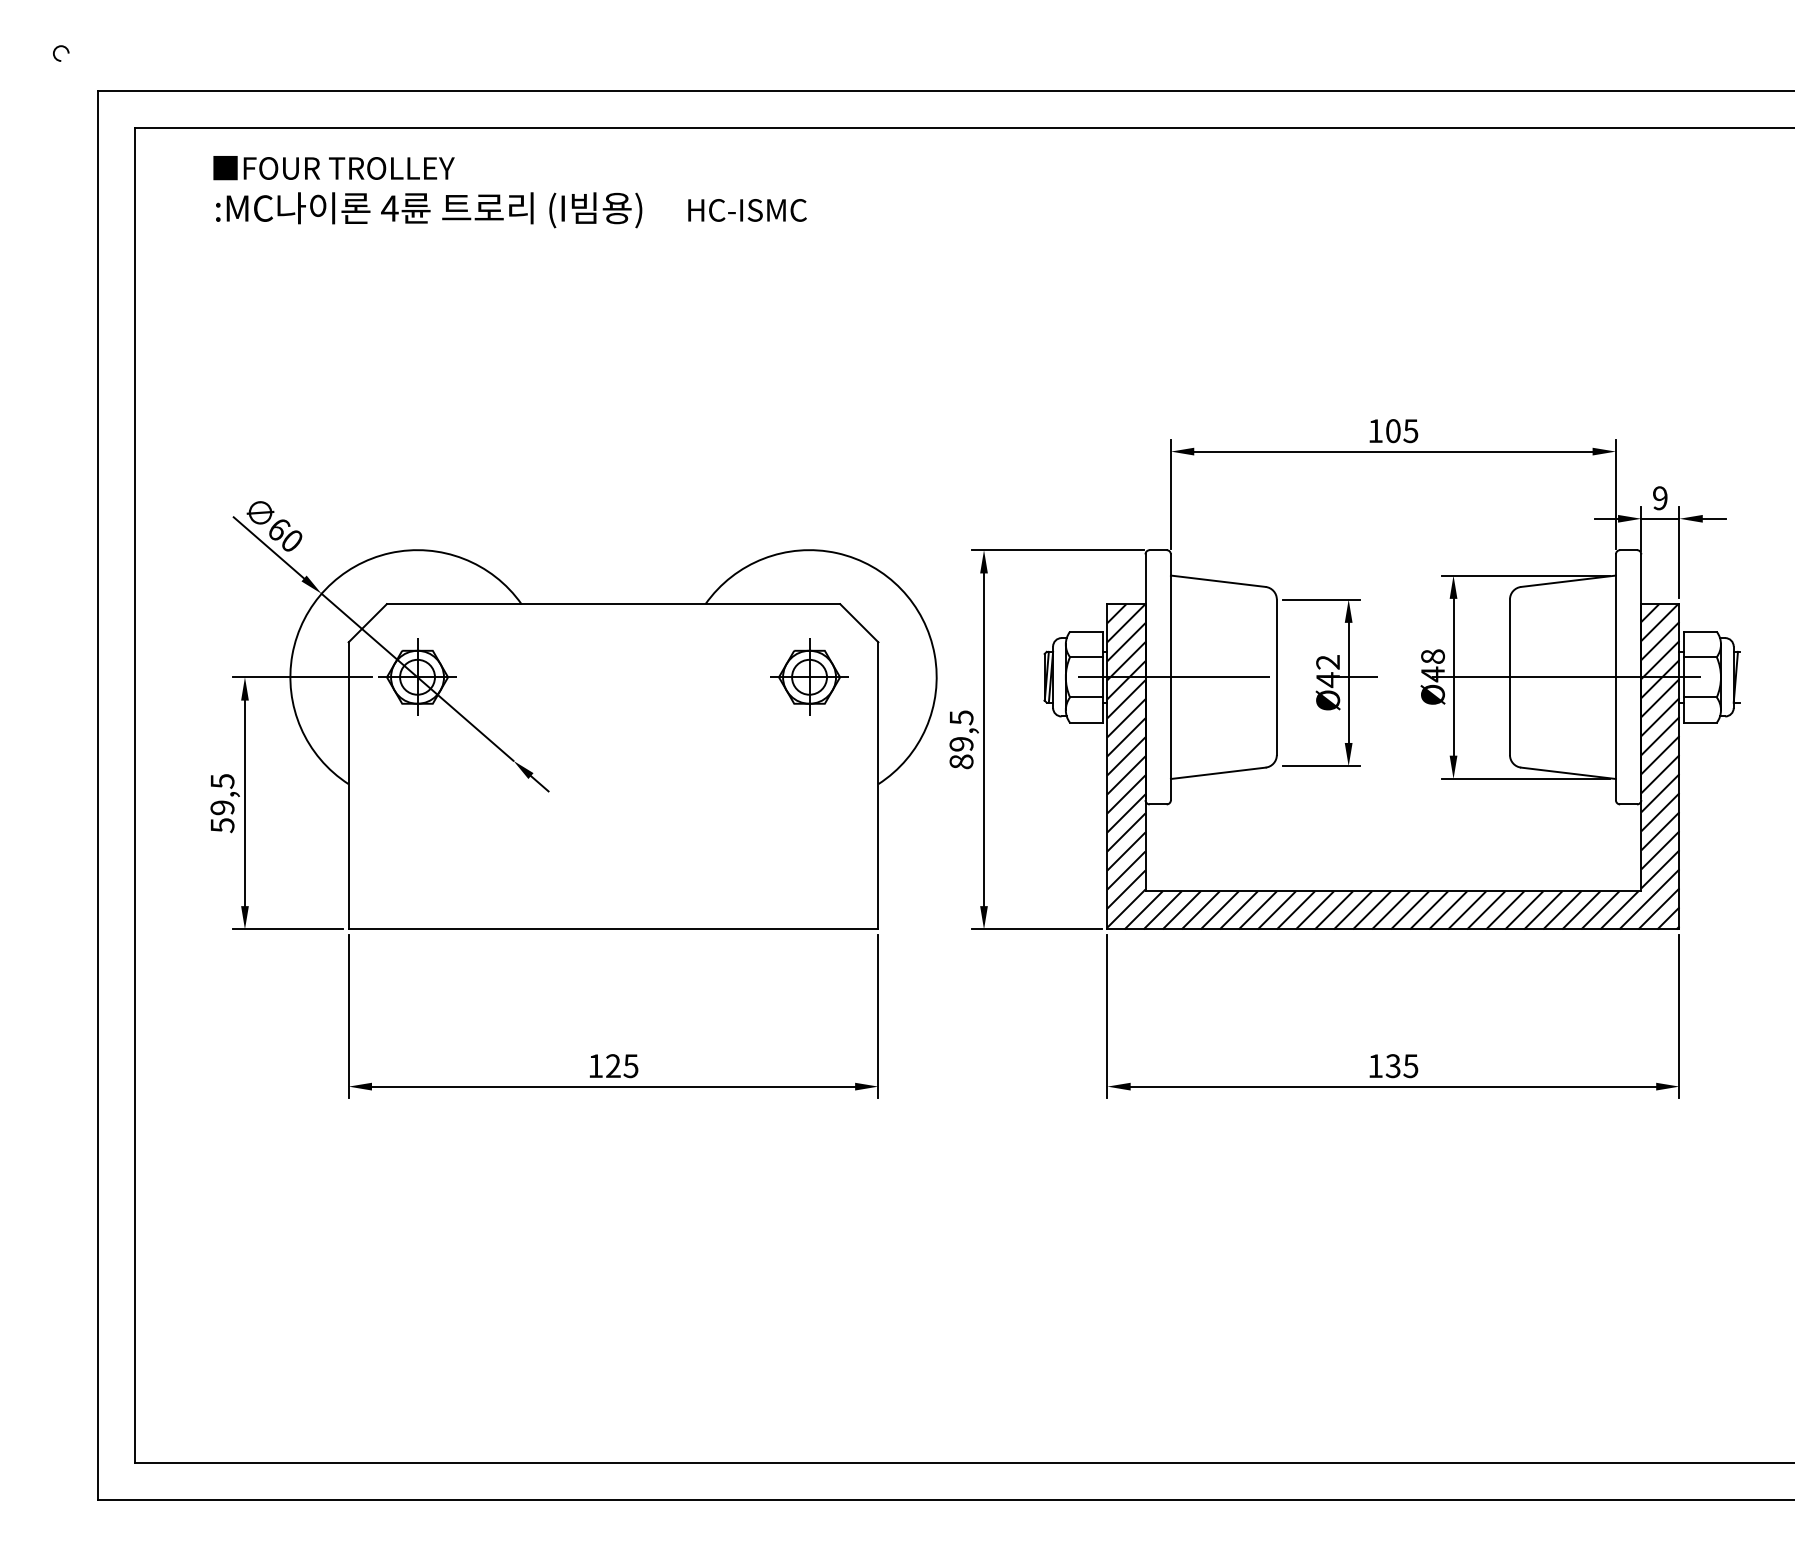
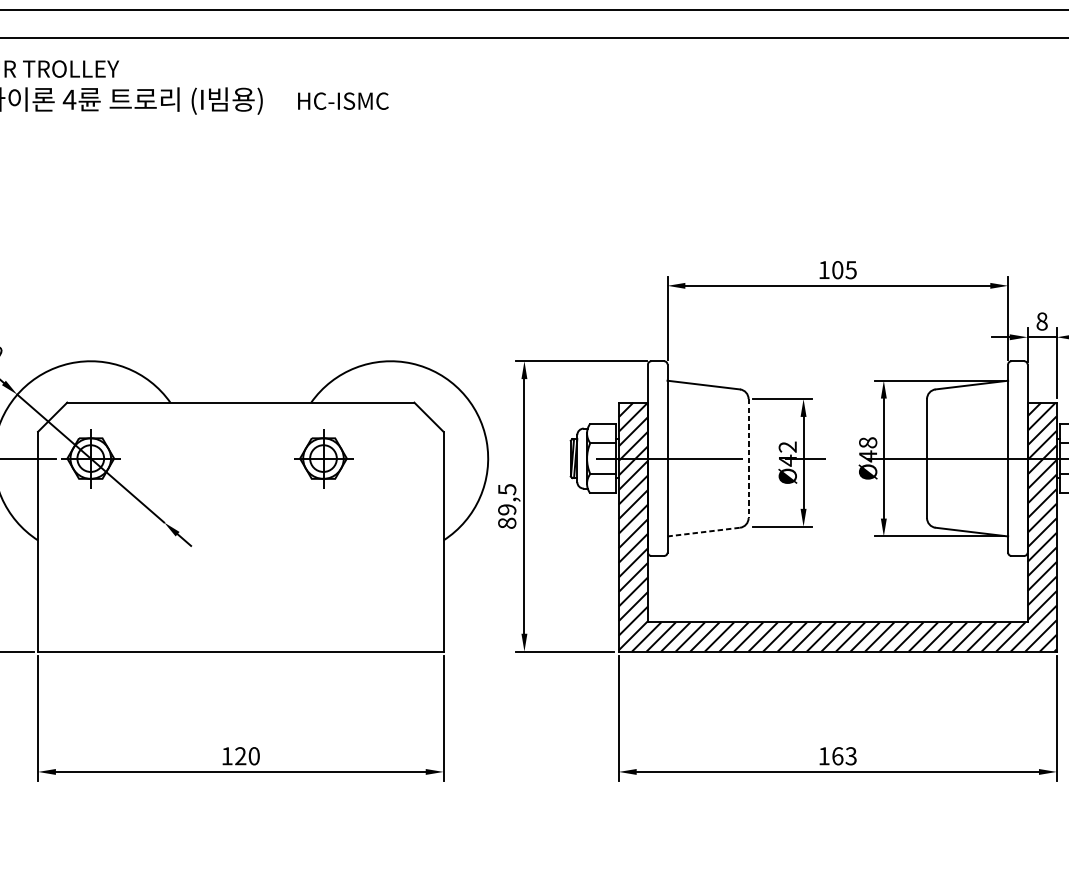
text: (1660, 498) -> (1042, 321), 9 -> 8
part: (809, 676) -> (323, 457), moved
line: (1276, 677) -> (748, 458), solid -> dashed
line: (1218, 773) -> (703, 532), solid -> dashed
text: (630, 1066) -> (253, 756), 125 -> 120
text: (1401, 1066) -> (844, 756), 135 -> 163

